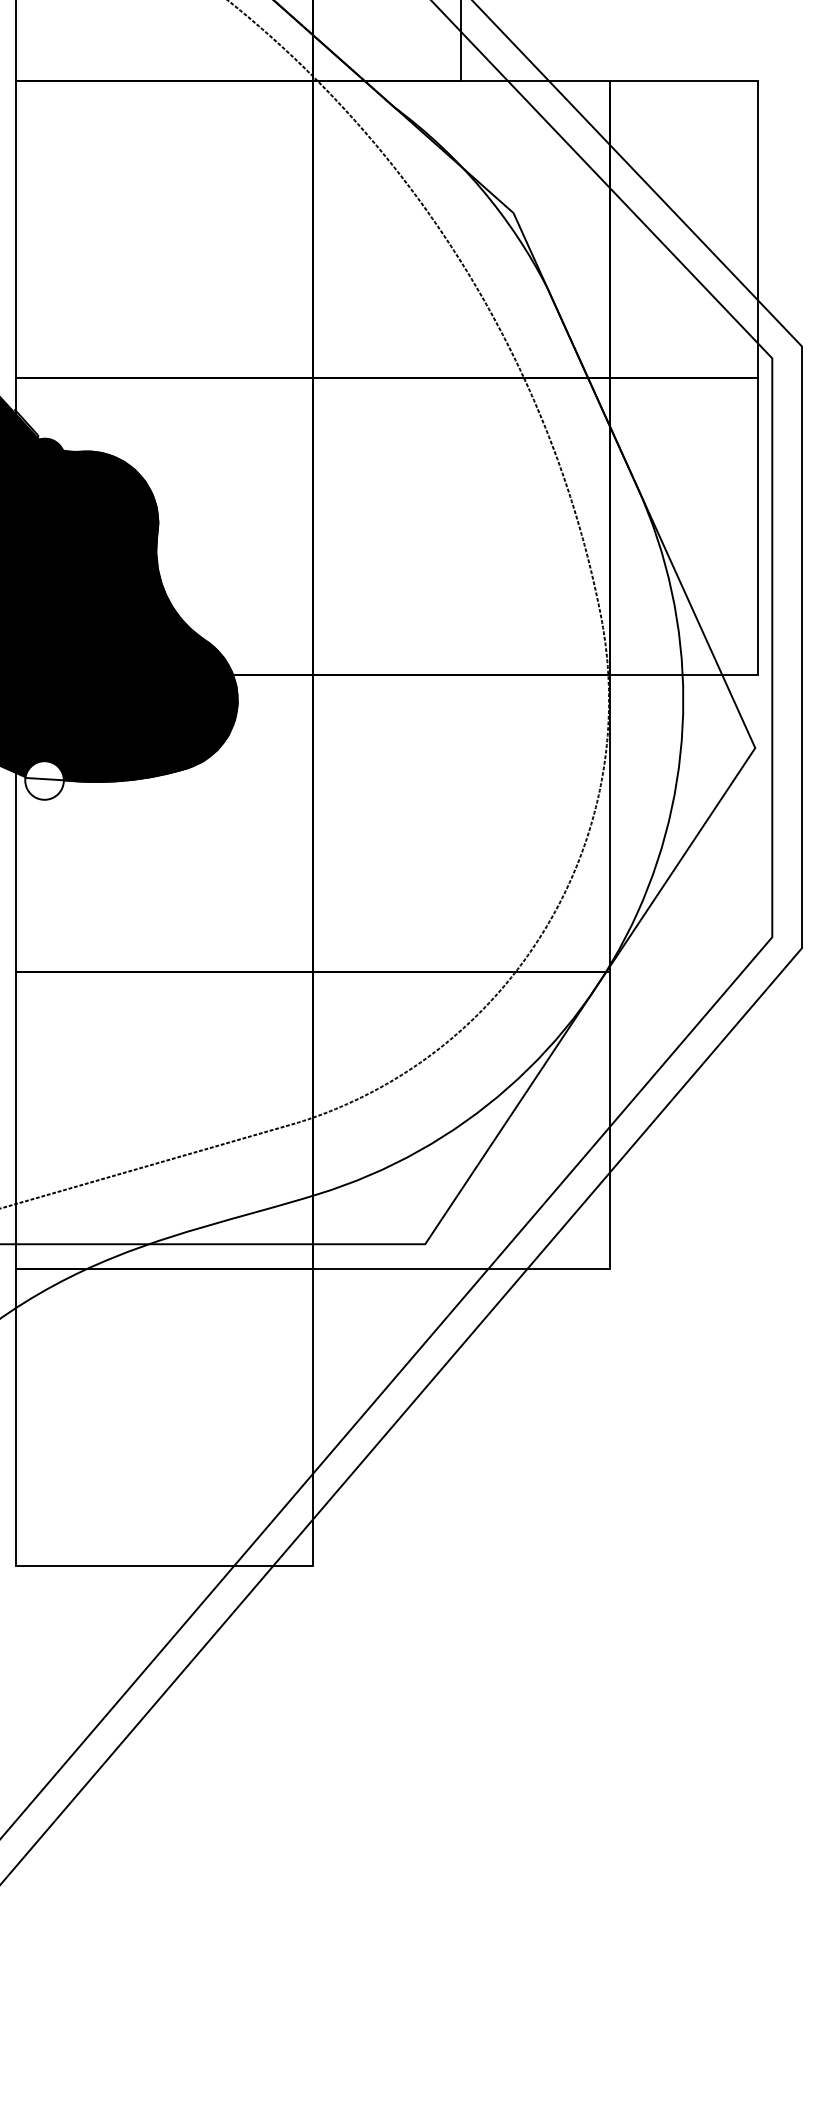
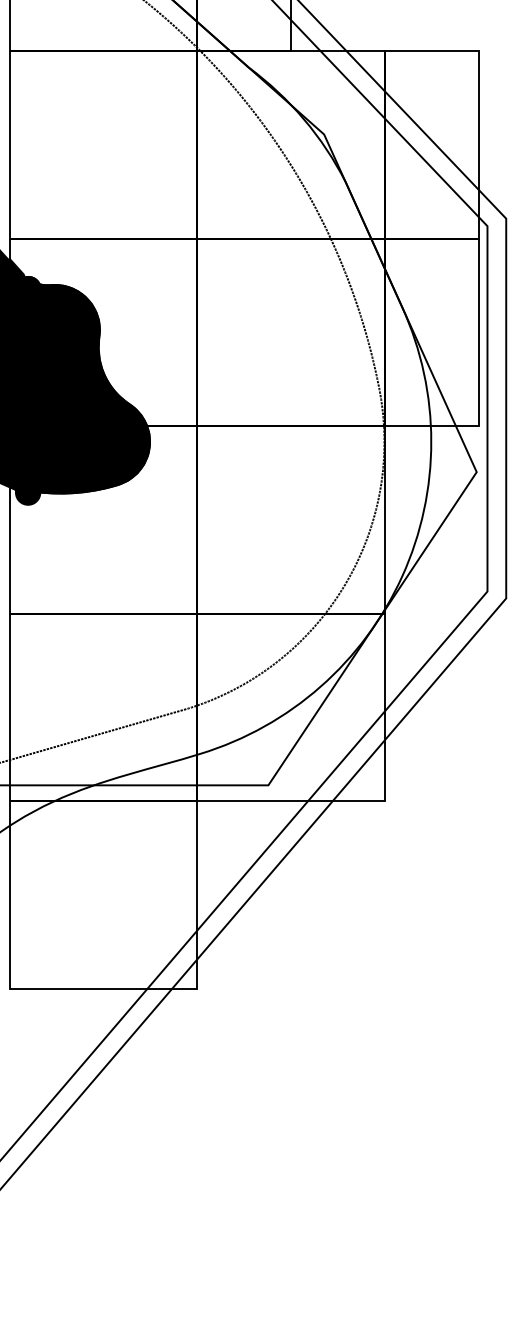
fill: (43, 780) -> (27, 492), added

